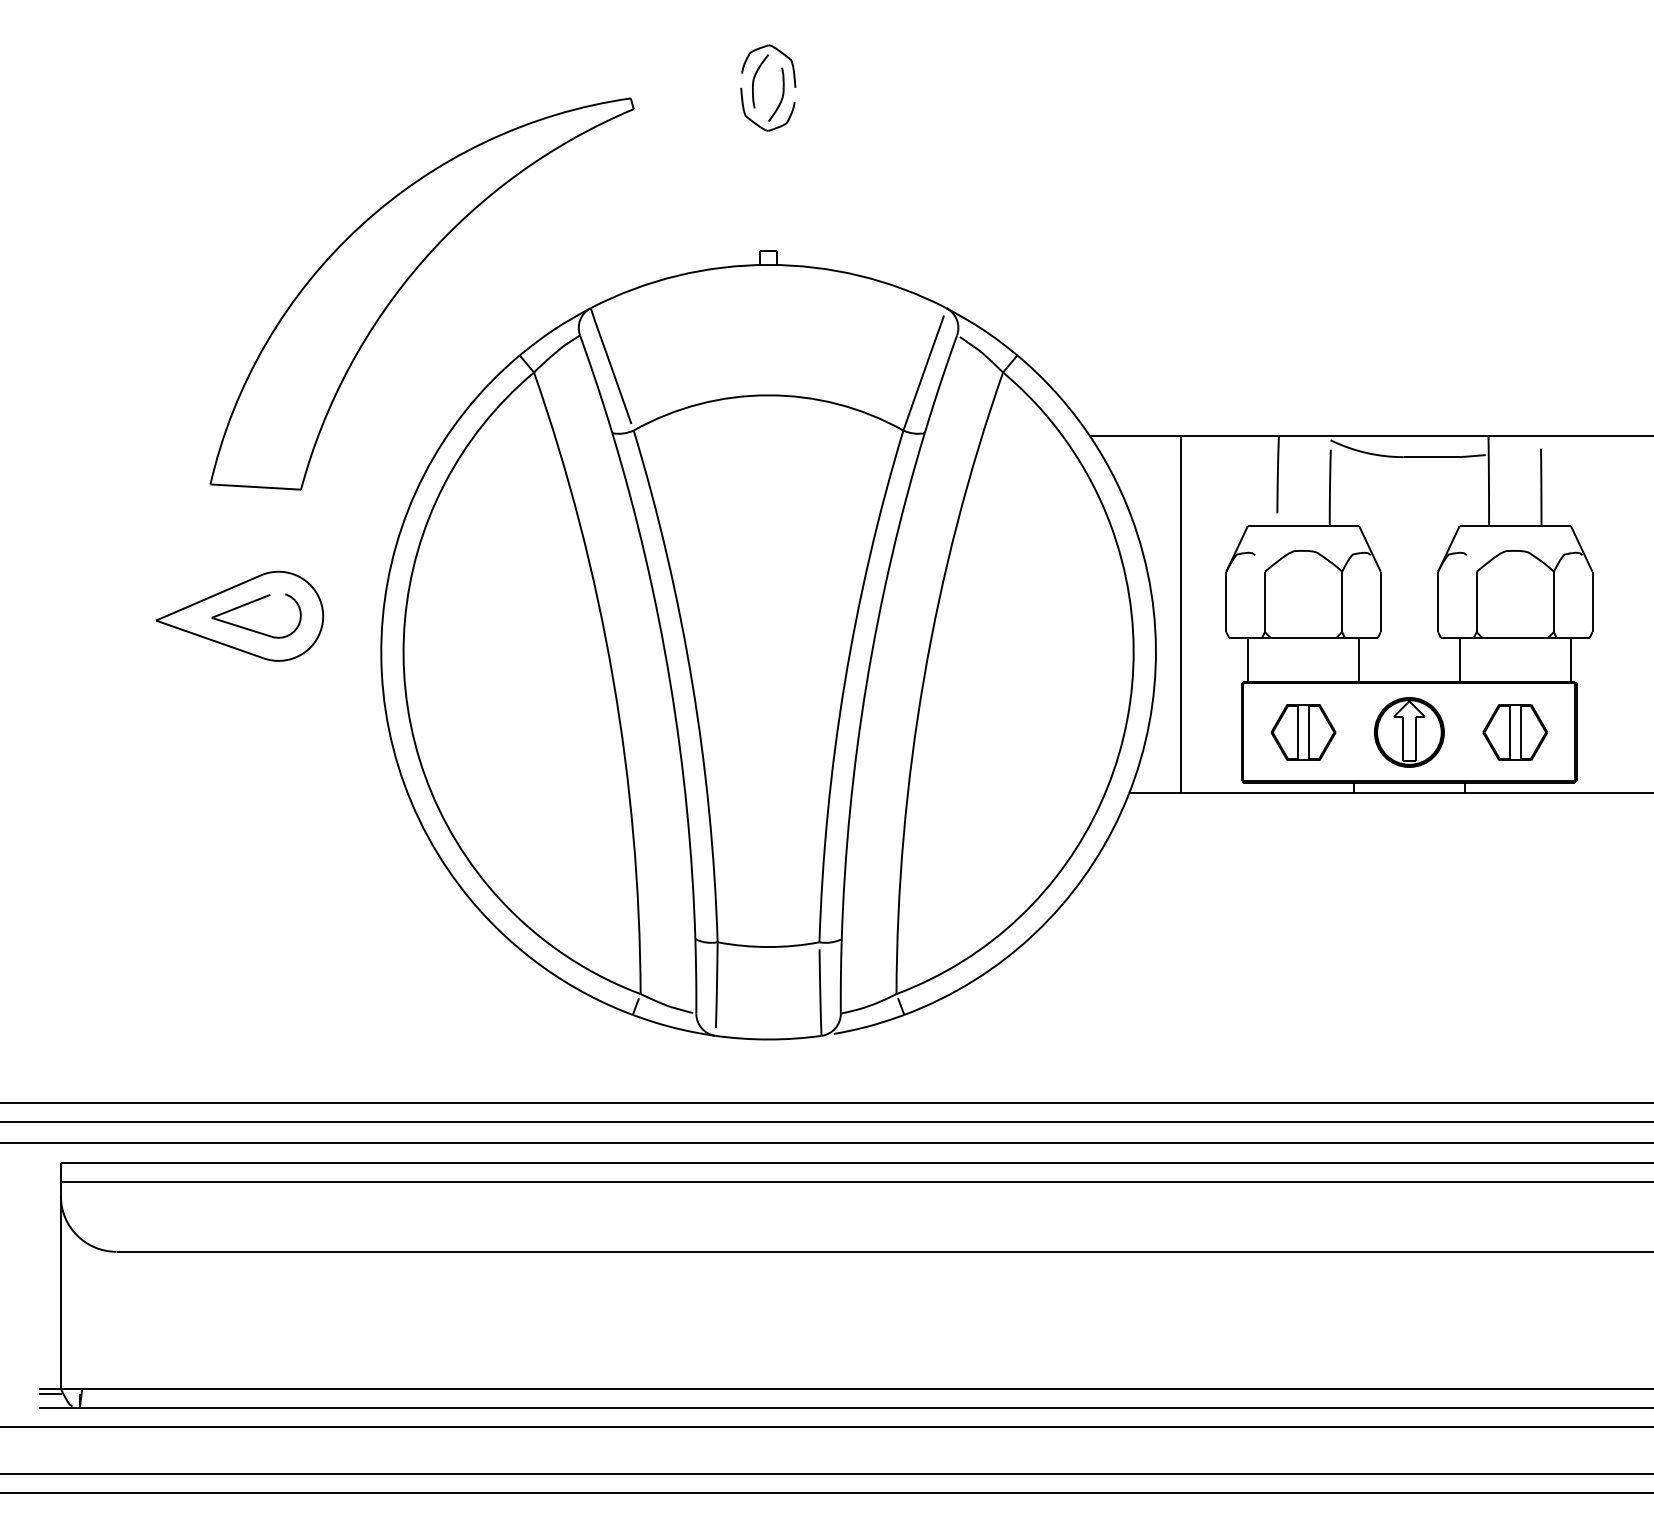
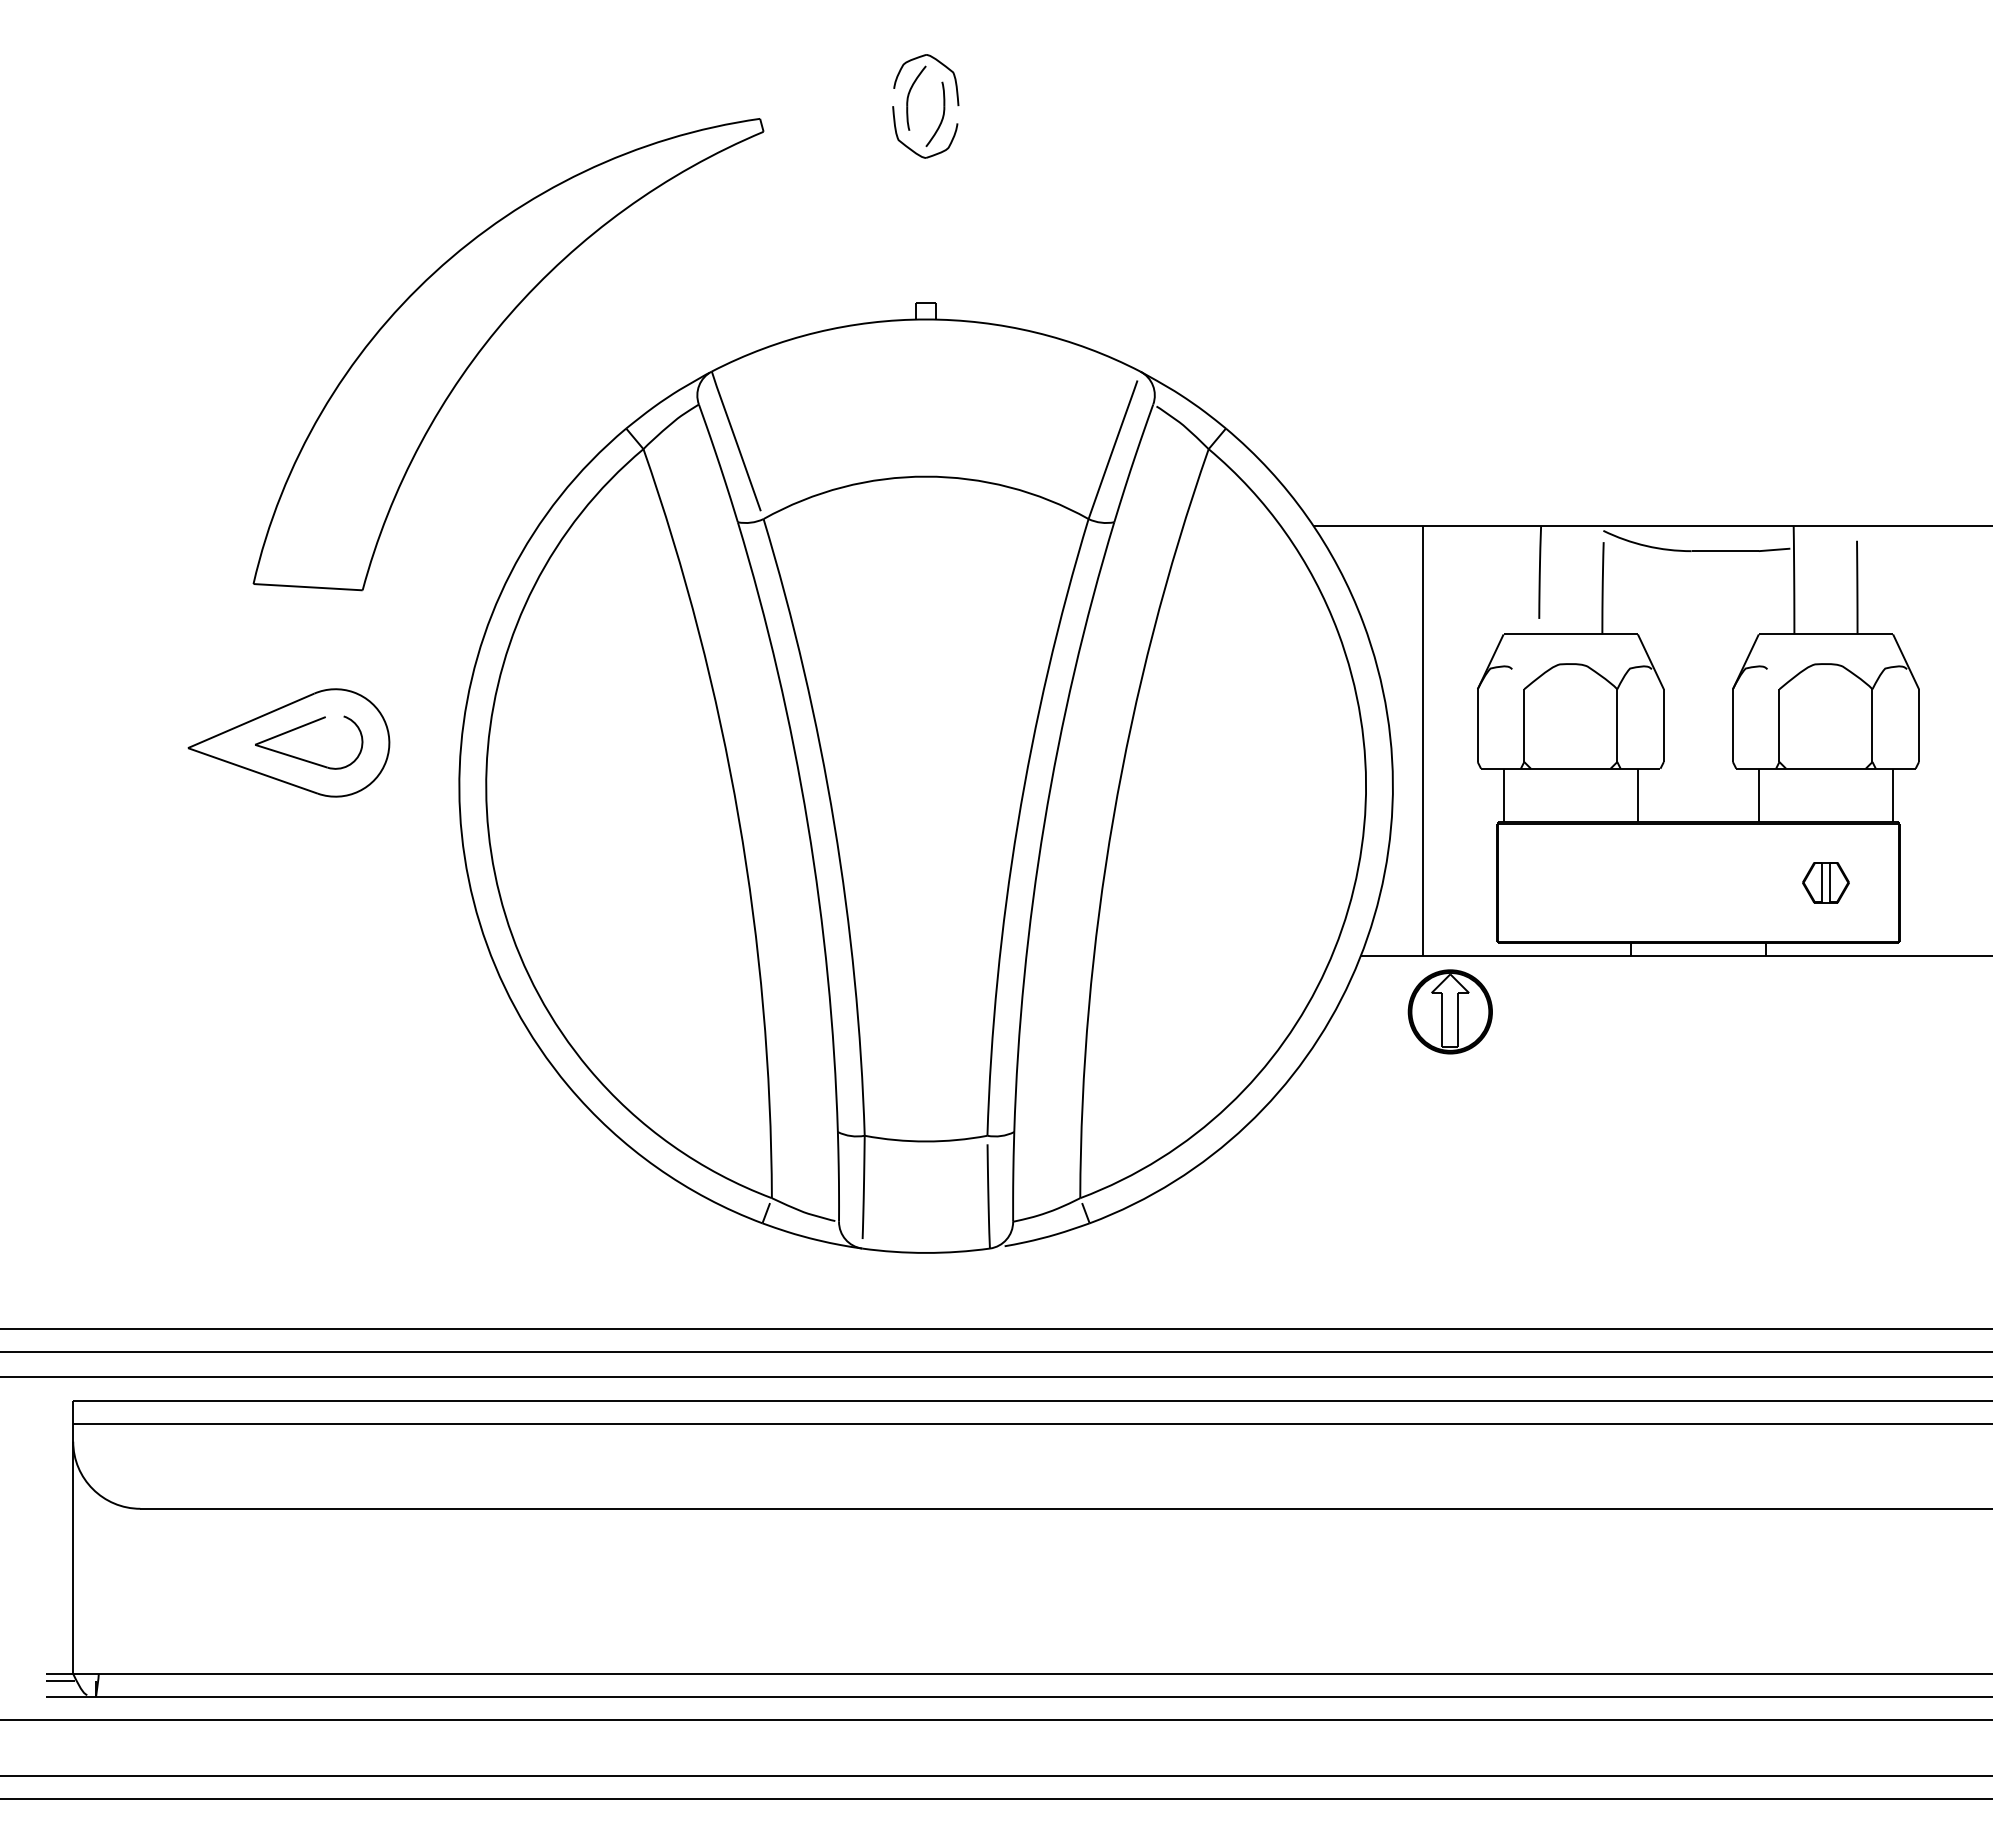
part: (1303, 732) -> (1570, 882), removed
part: (1408, 732) -> (1449, 1011), moved
part: (1514, 732) -> (1825, 882), size x0.6

